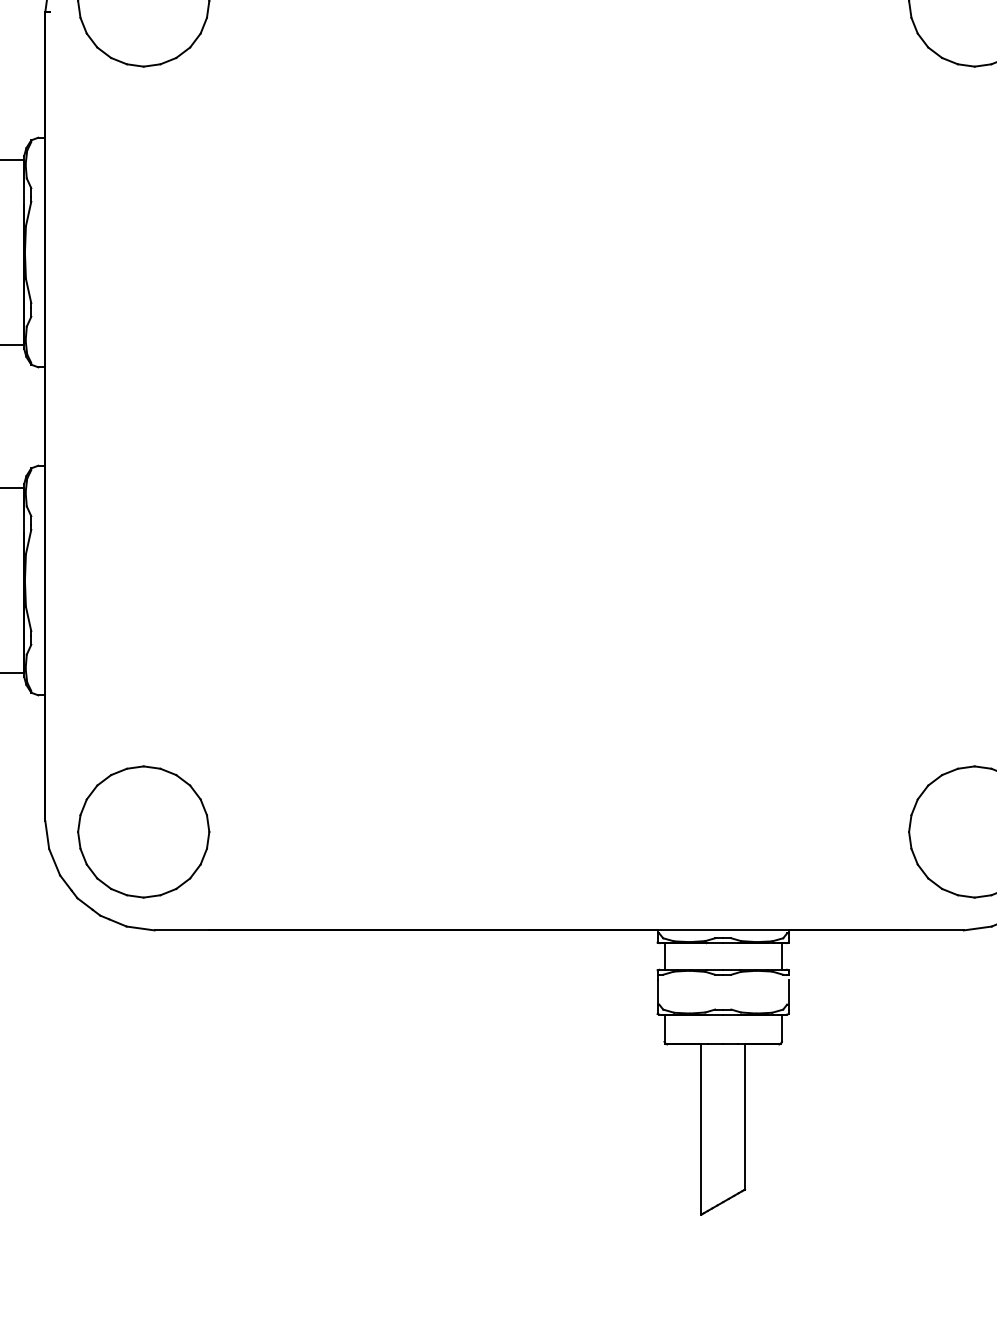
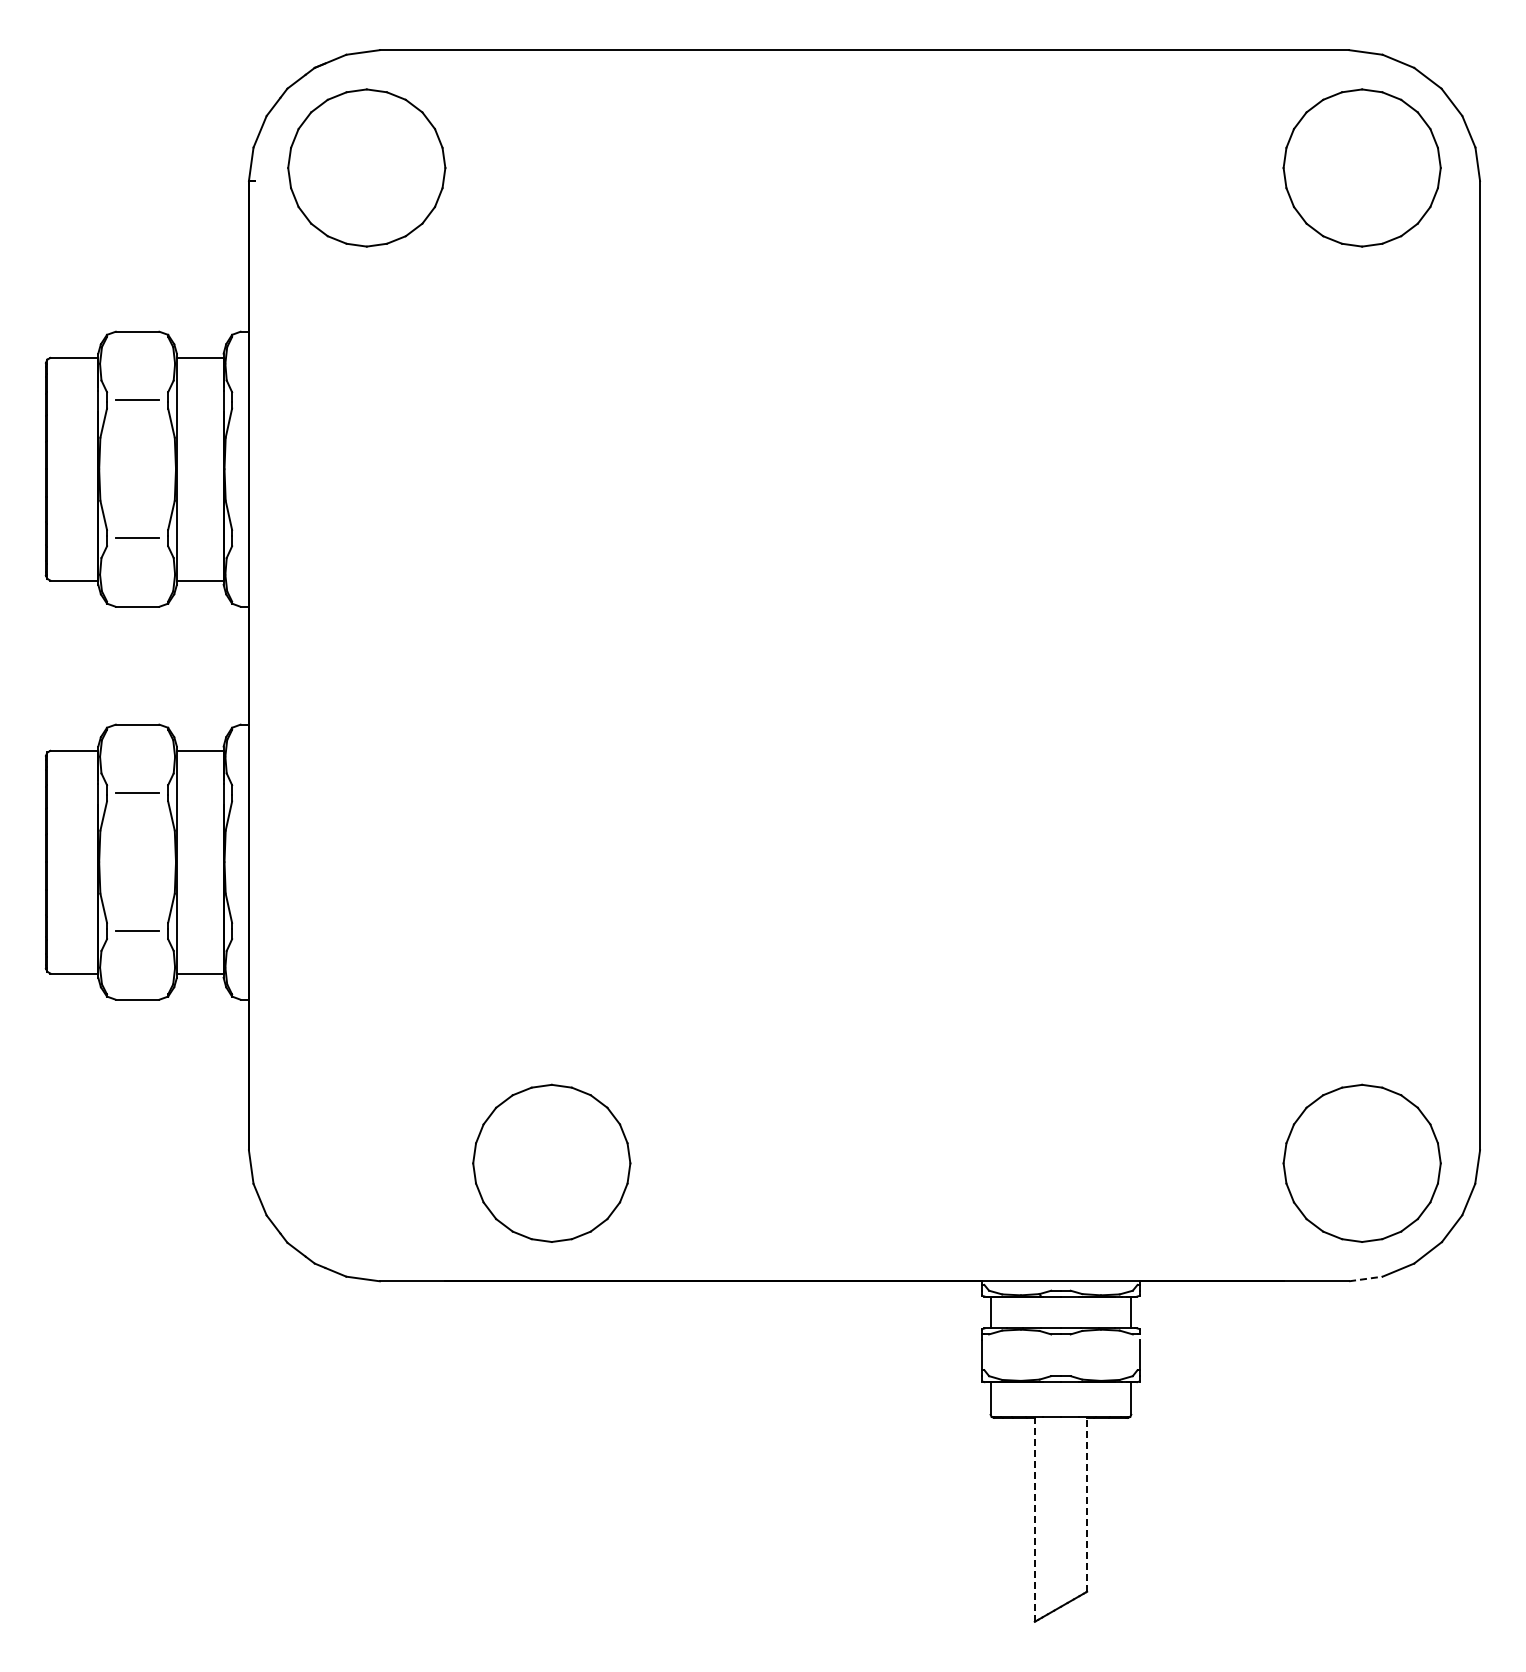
part: (143, 831) -> (551, 1162), moved
line: (977, 928) -> (1365, 1278), solid -> dashed
line: (745, 1116) -> (1087, 1504), solid -> dashed
line: (701, 1129) -> (1034, 1519), solid -> dashed

